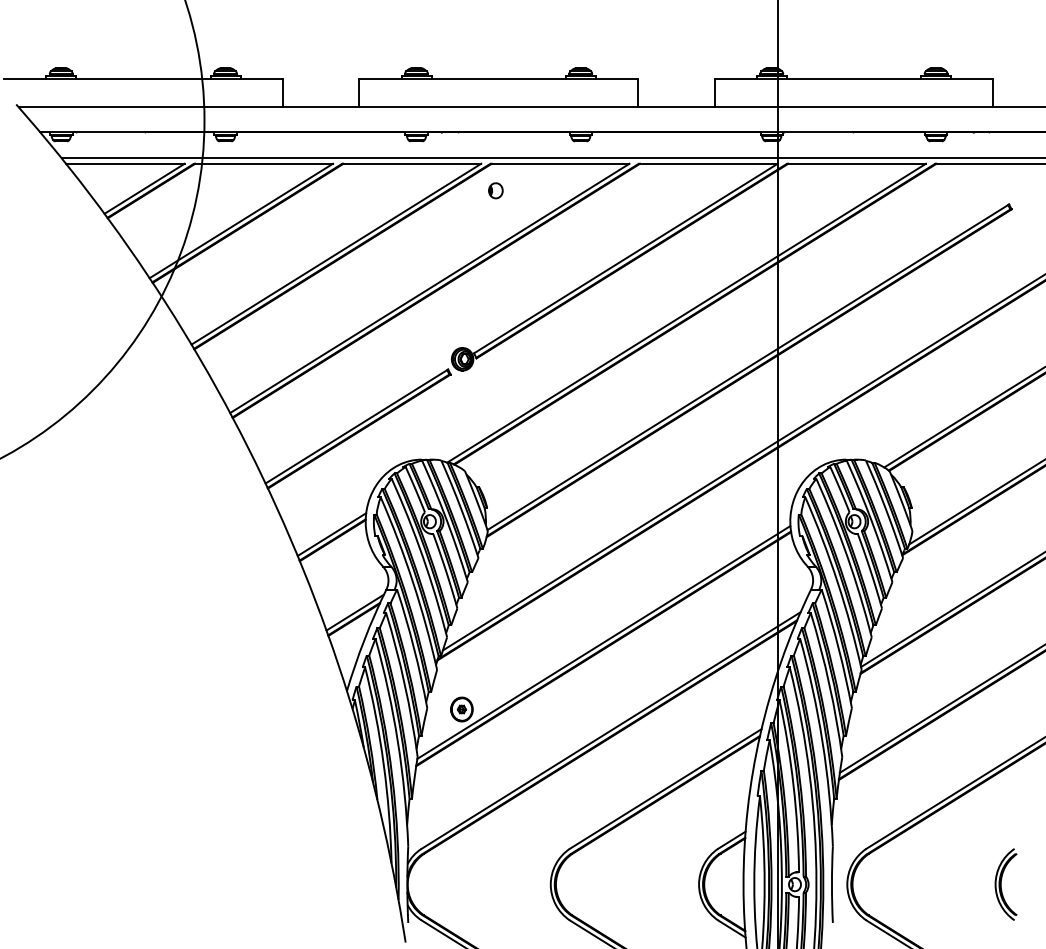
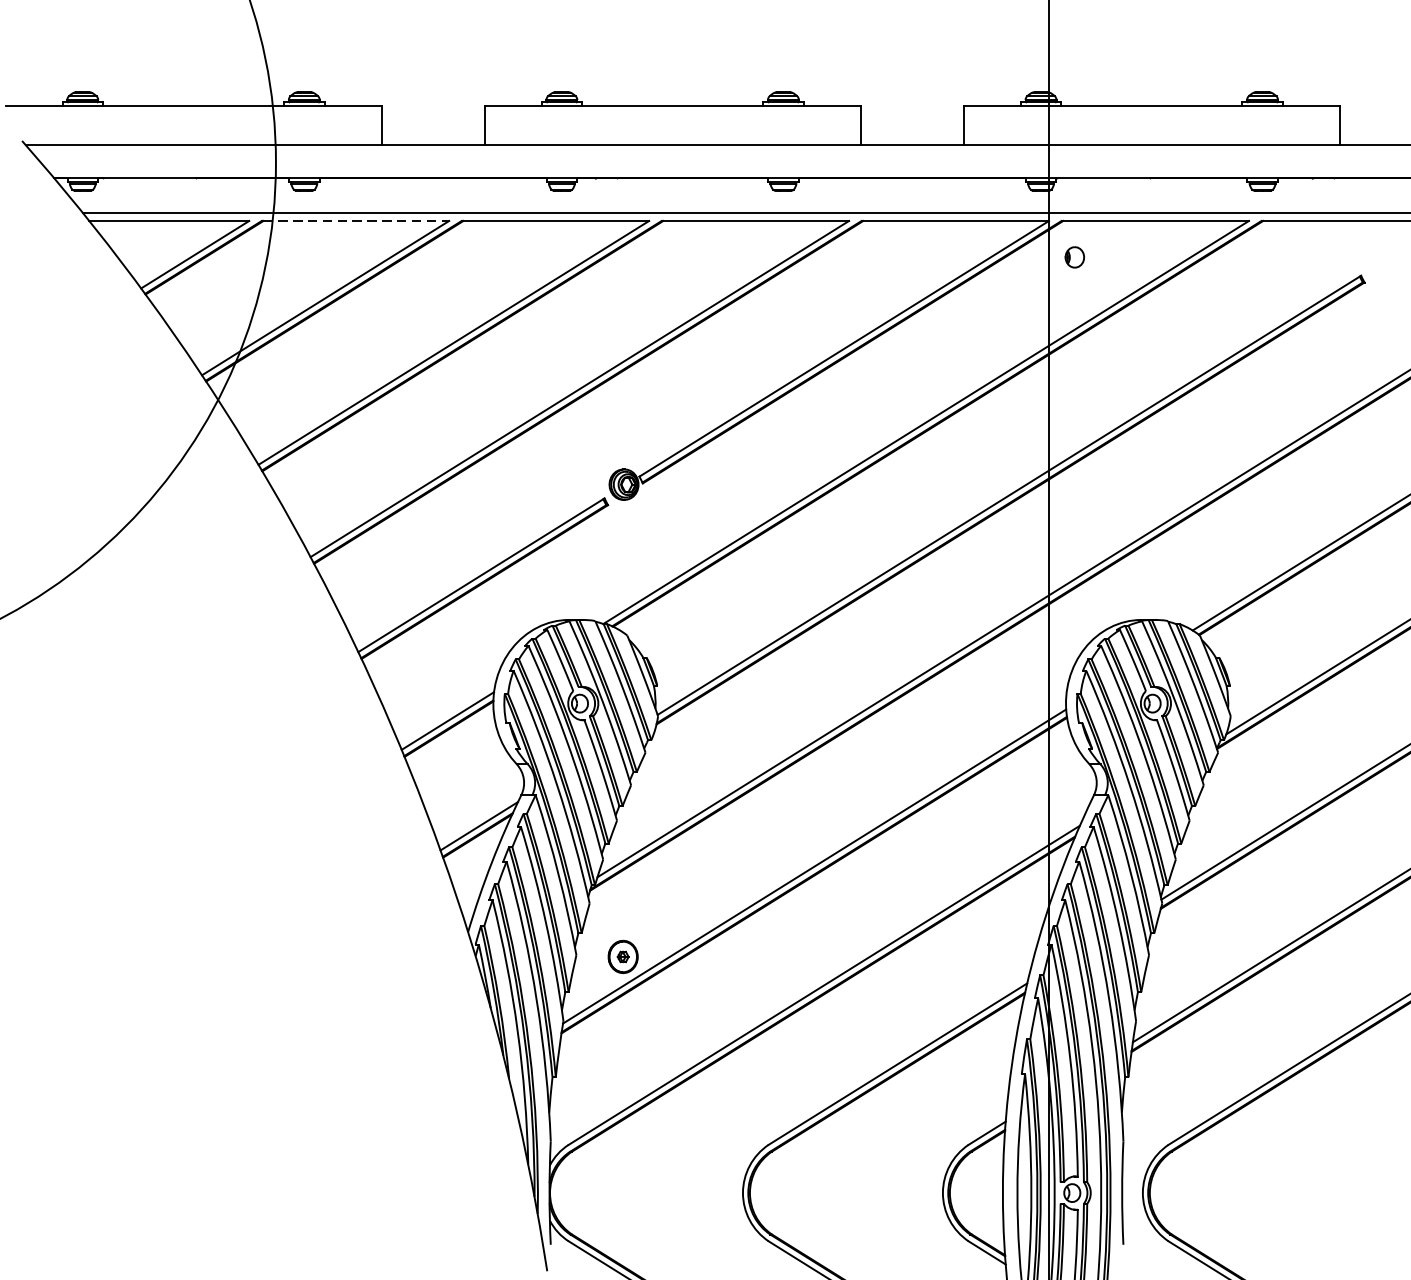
line: (264, 163) -> (356, 220), solid -> dashed
part: (495, 190) -> (1074, 256), moved
part: (1005, 884) -> (1356, 1192), removed

